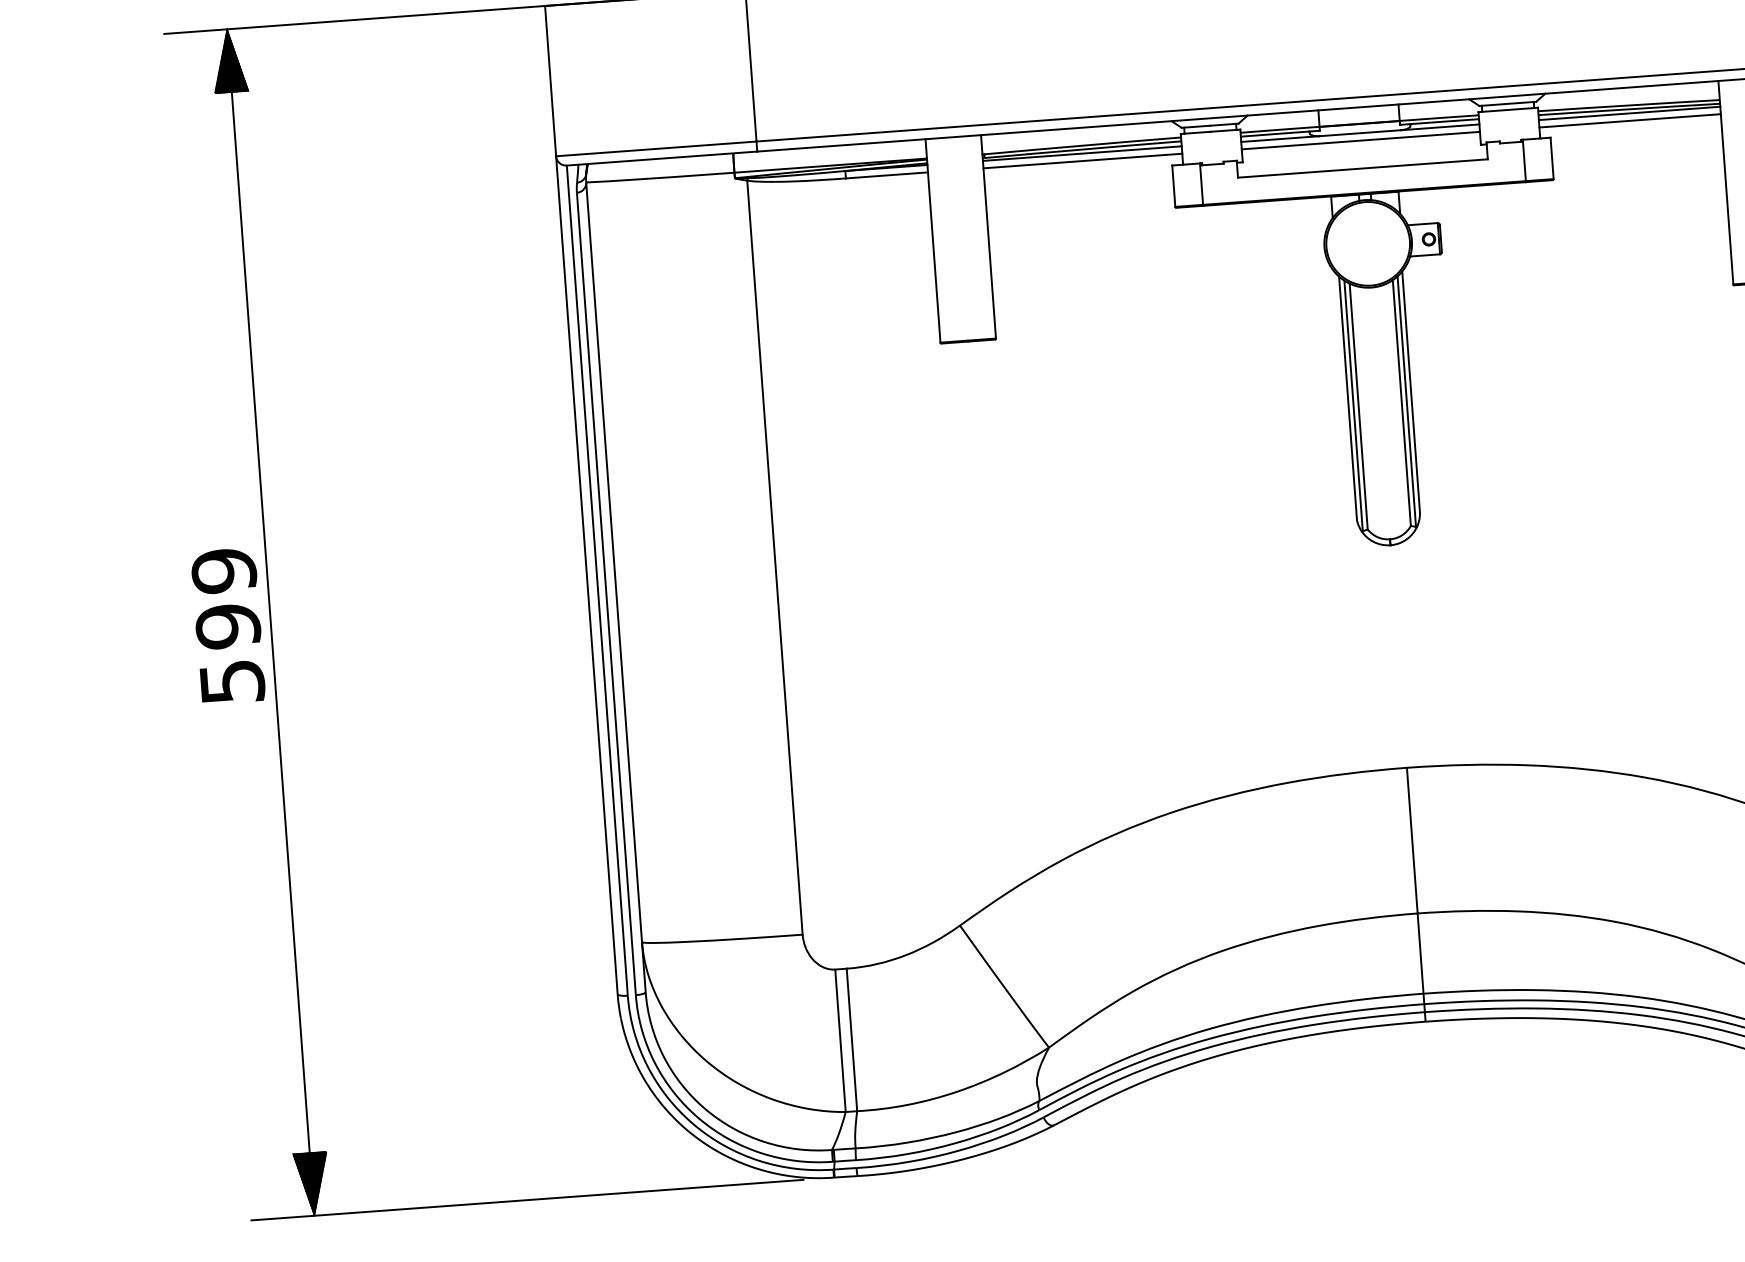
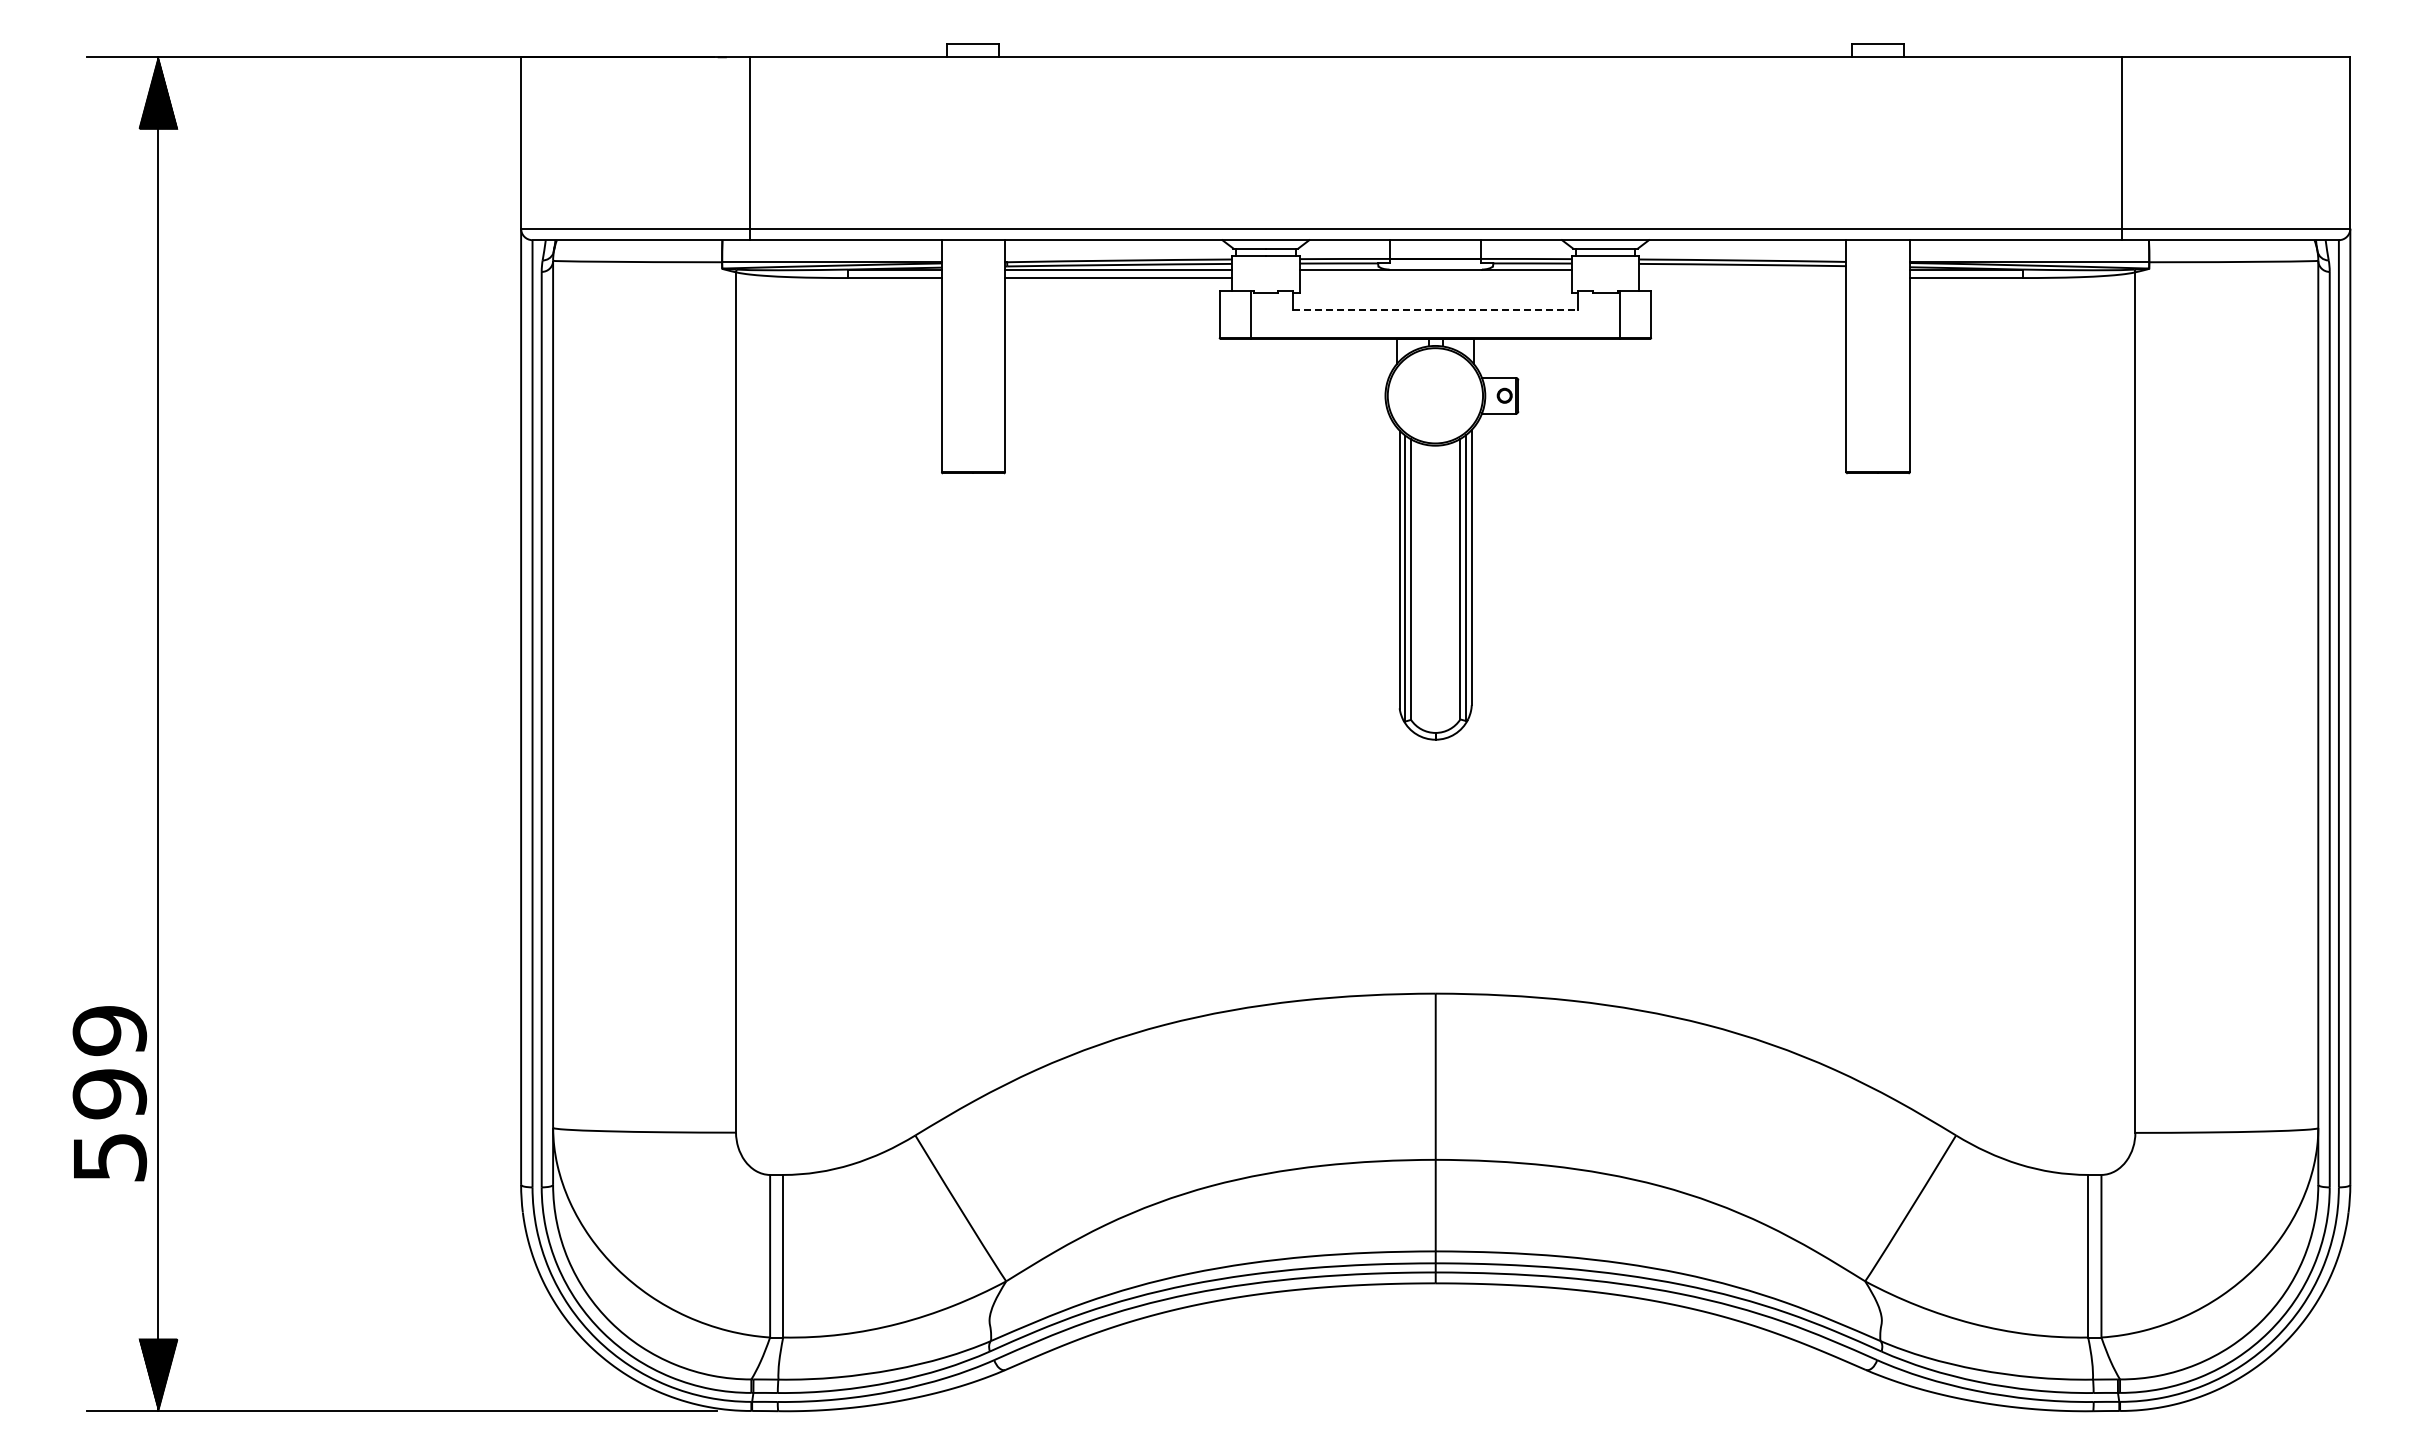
line: (1629, 113) -> (1742, 269), removed
line: (1629, 121) -> (1742, 278), removed
line: (1360, 141) -> (1435, 278), removed
line: (1362, 168) -> (1435, 309), solid -> dashed
text: (227, 626) -> (109, 1093), moved

